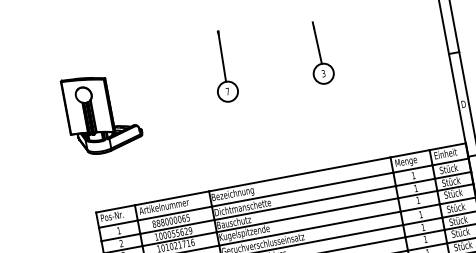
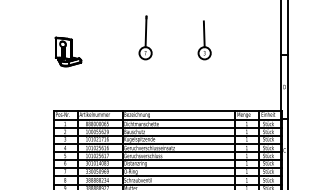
part: (102, 112) -> (68, 51), size x0.6

